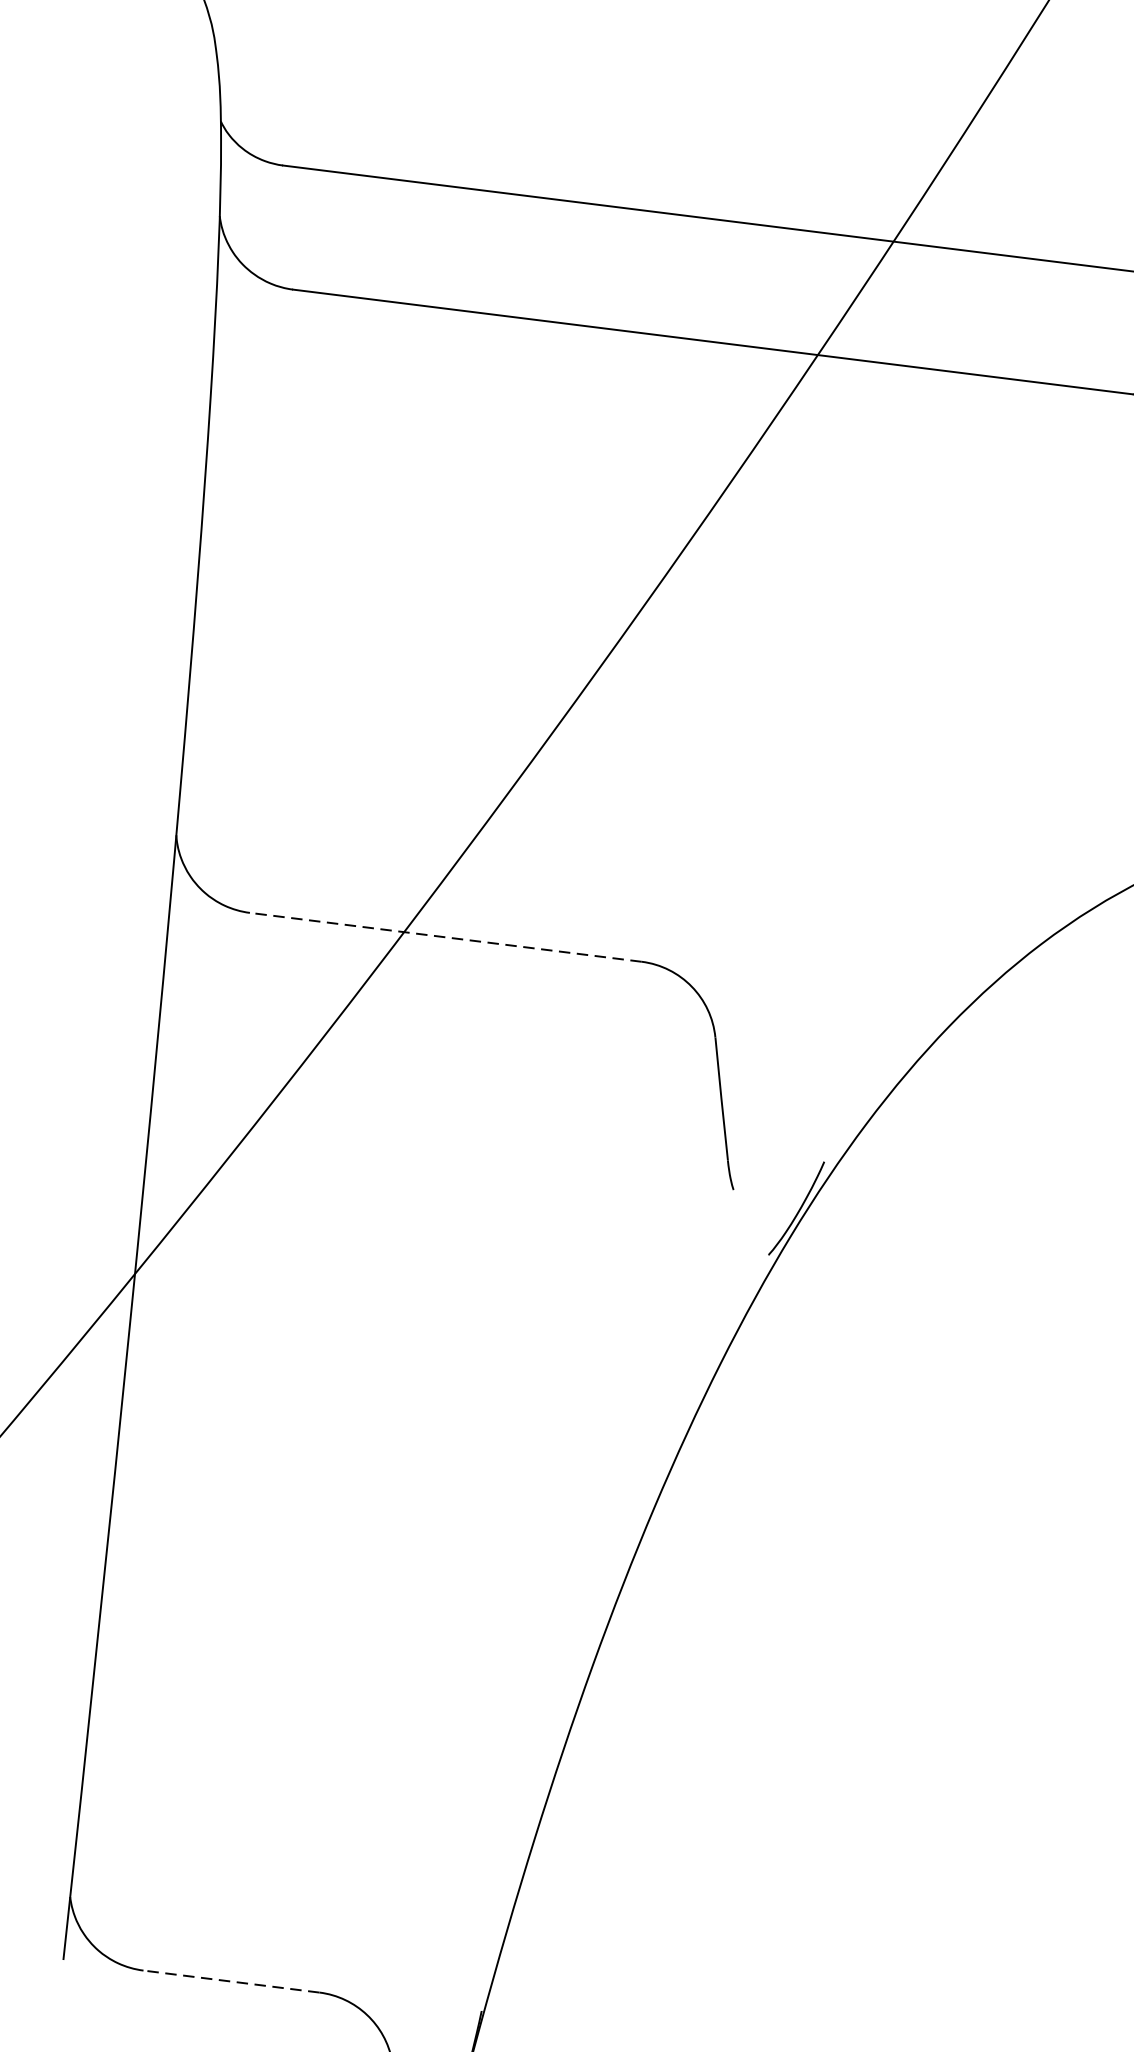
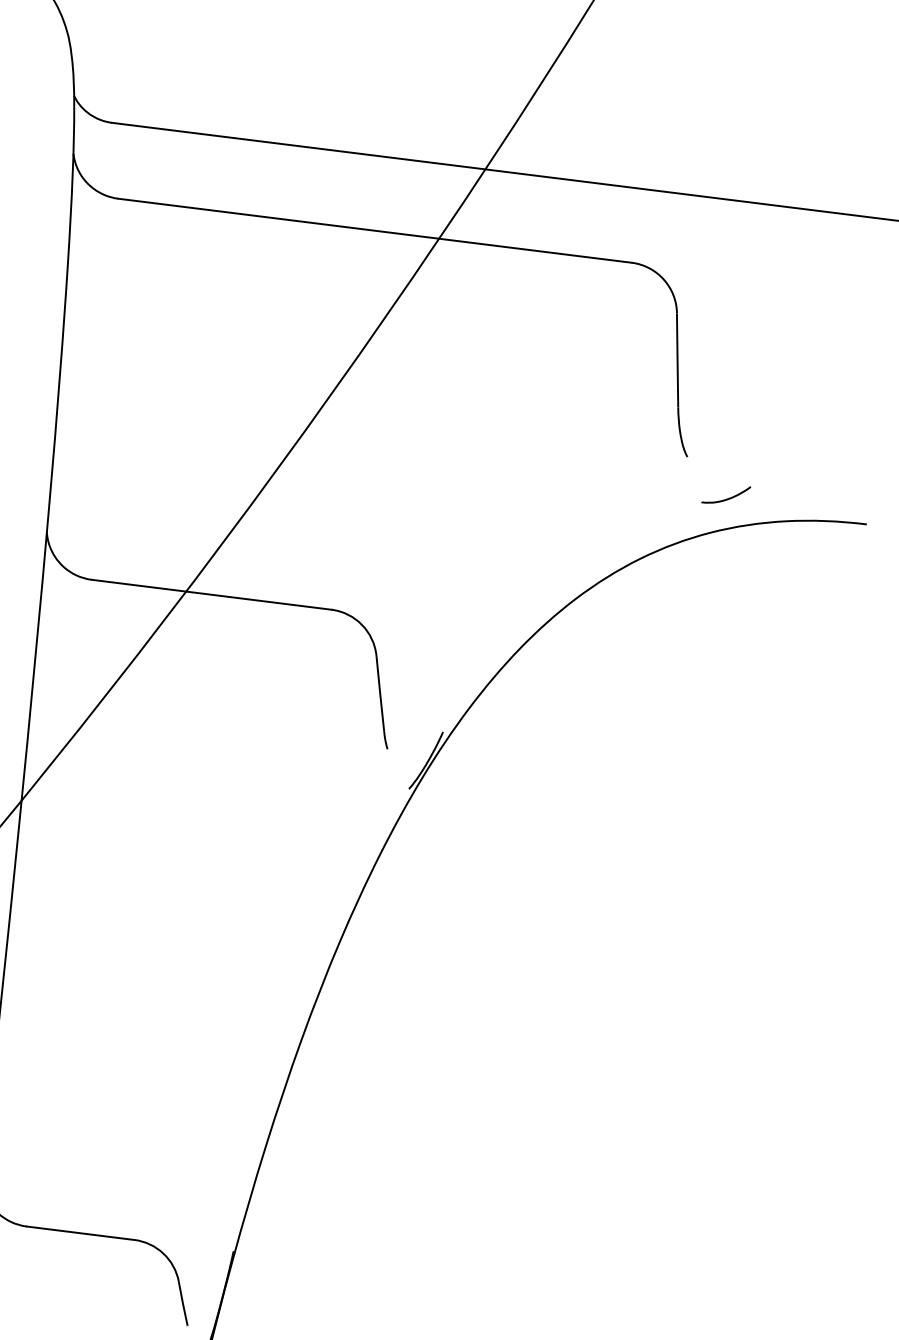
line: (445, 936) -> (211, 594), dashed -> solid
line: (231, 1981) -> (80, 1233), dashed -> solid

